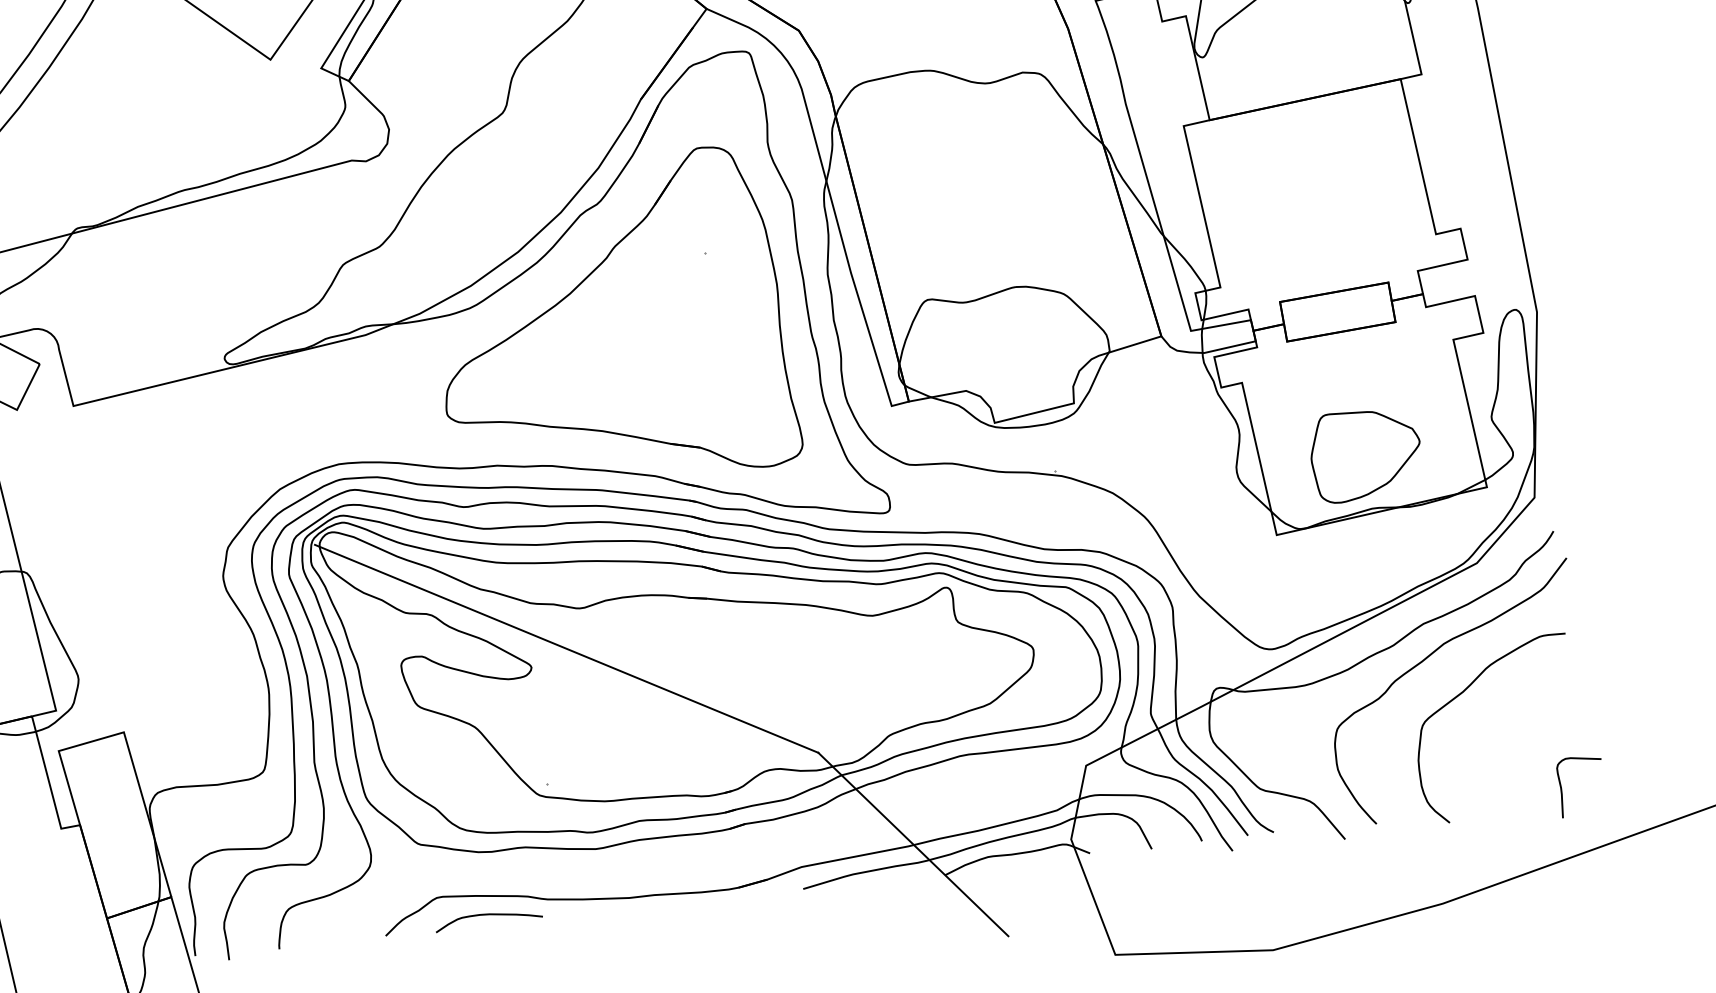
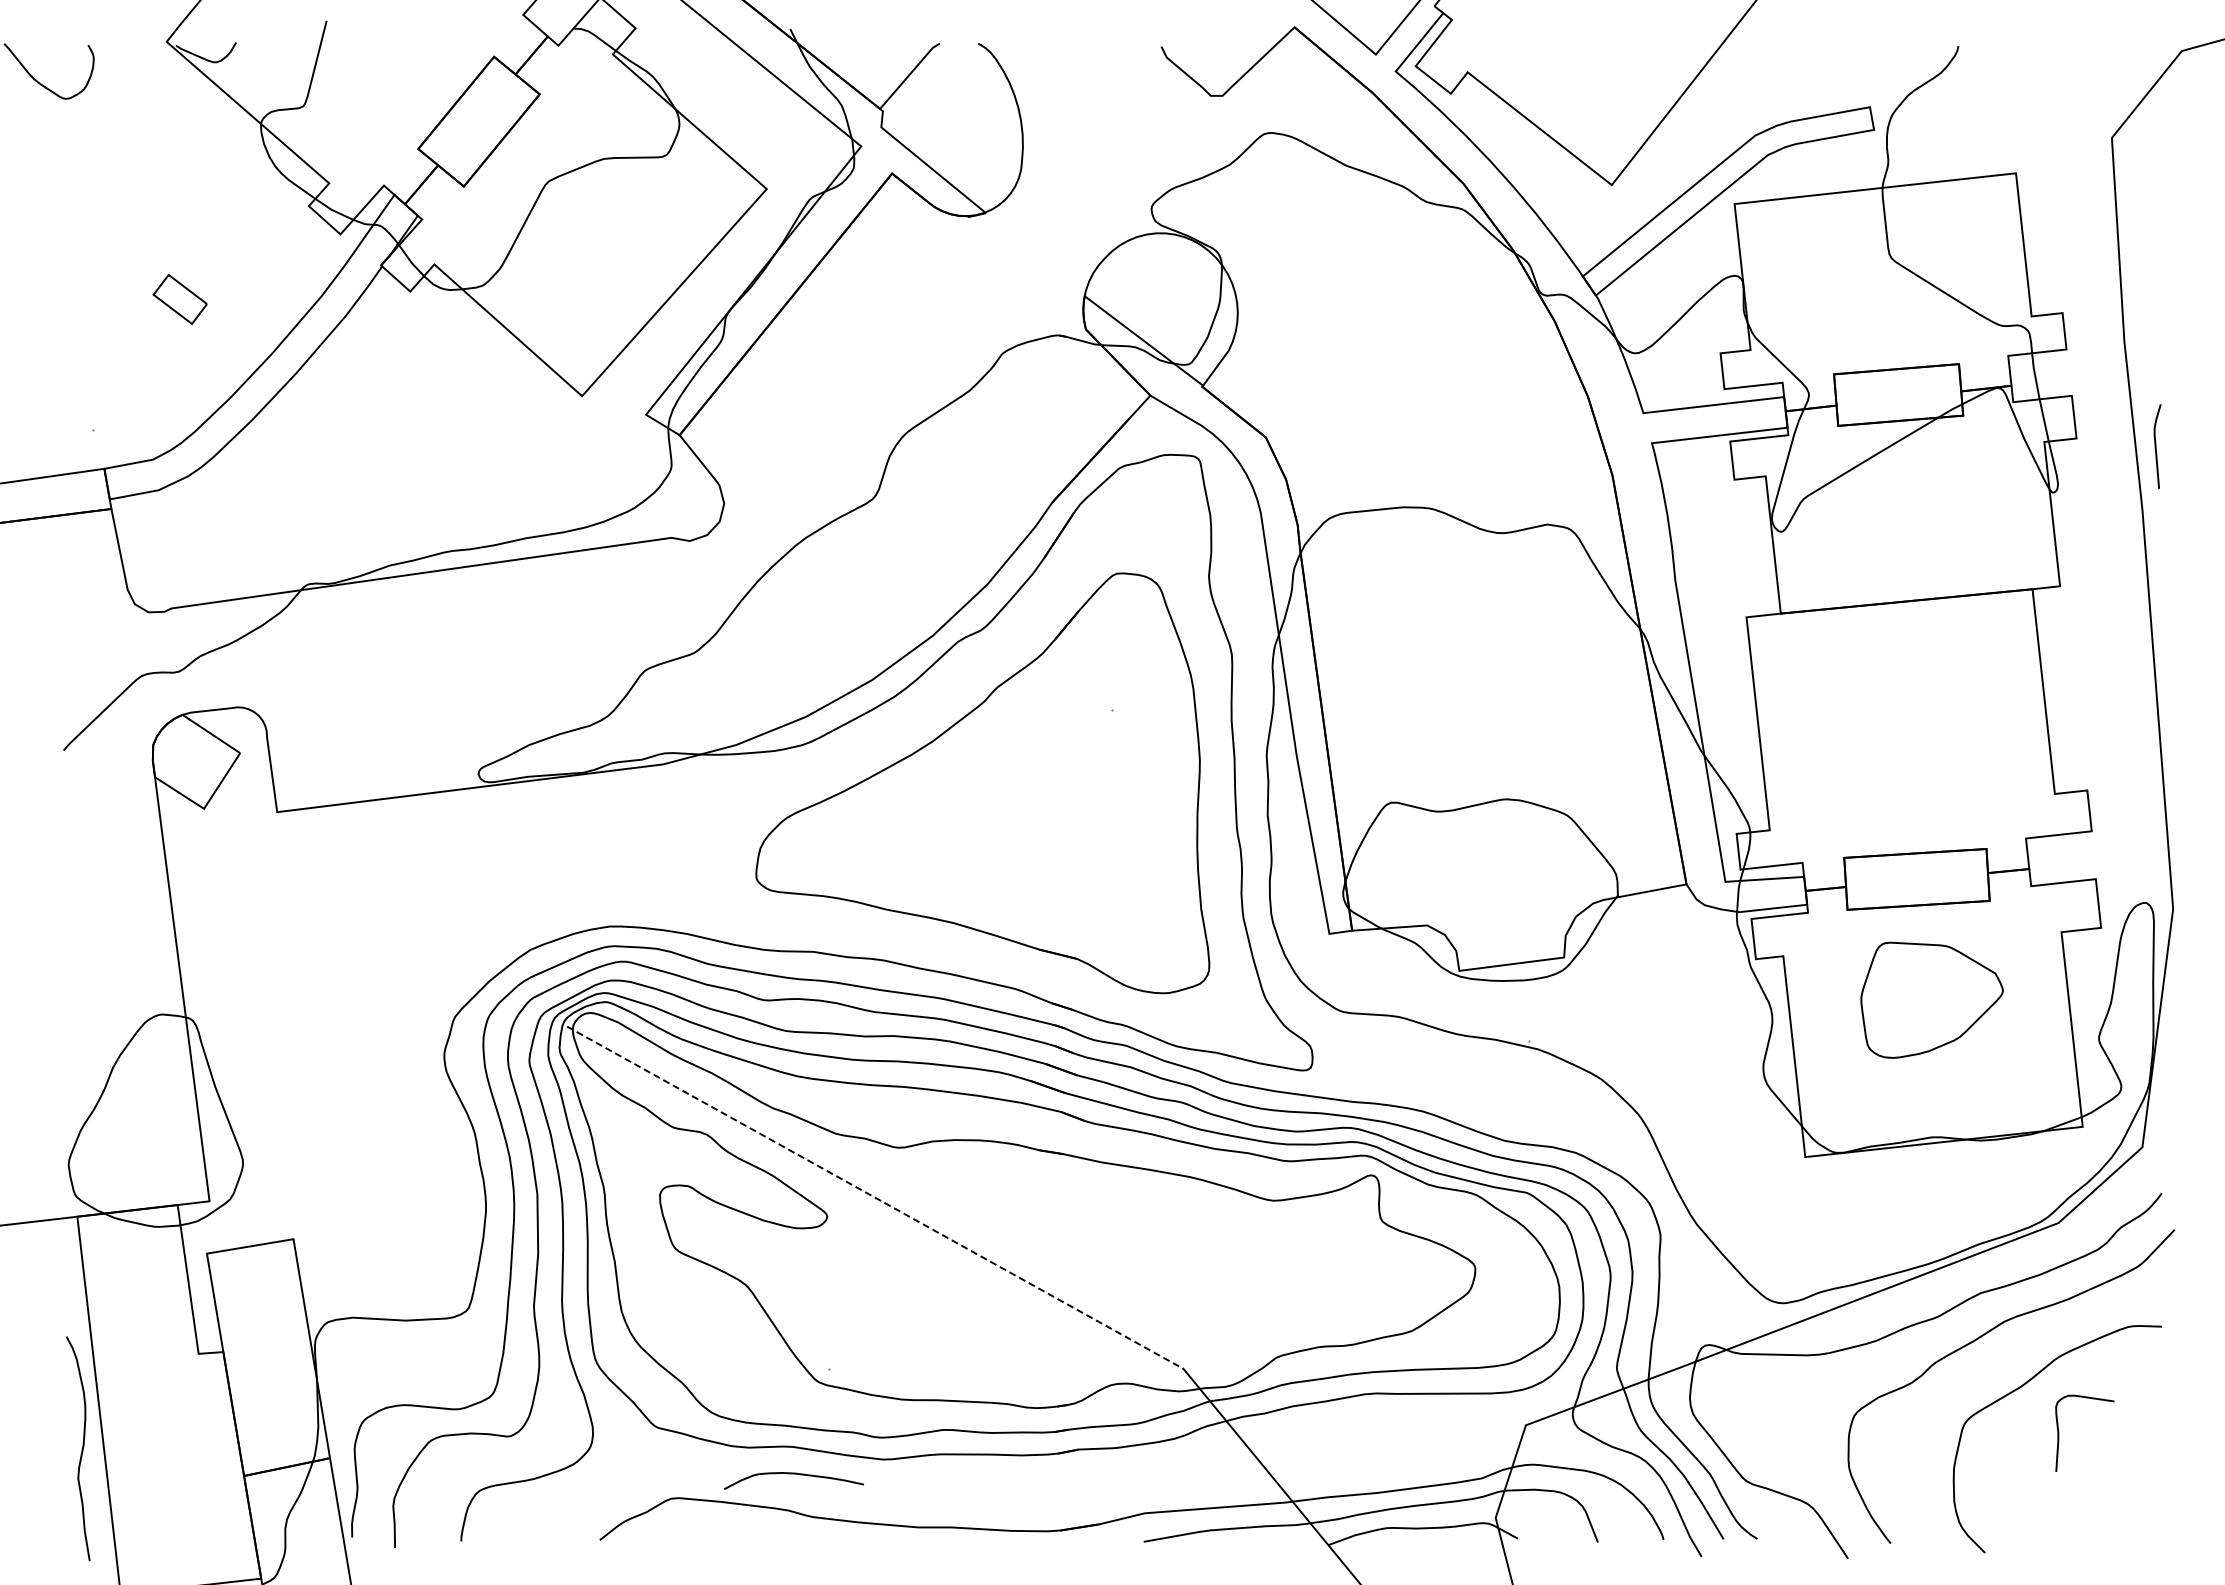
part: (1365, 454) -> (1931, 999), moved
line: (566, 648) -> (875, 1197), solid -> dashed
curve: (1561, 787) -> (2059, 1432), moved
curve: (488, 915) -> (793, 1474), moved

